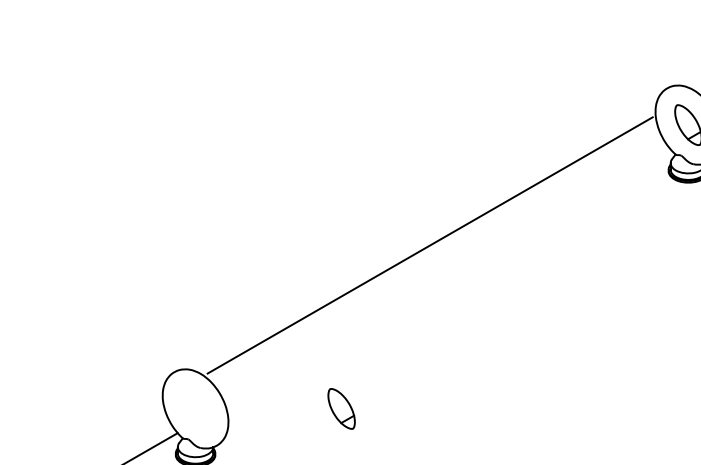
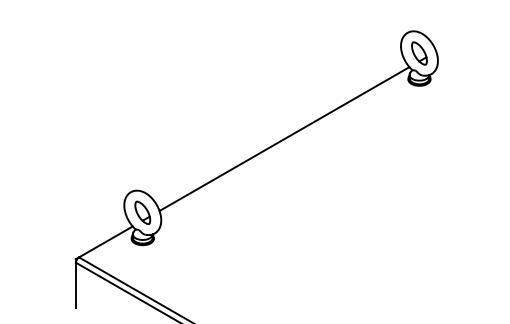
line: (430, 246) -> (284, 139), moved
part: (341, 408) -> (142, 212), moved

